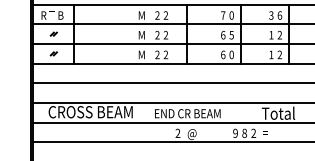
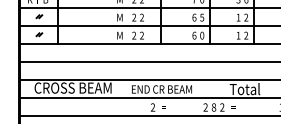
text: (235, 133) -> (205, 107), 9 -> 2
text: (191, 134) -> (165, 108), @ -> =

